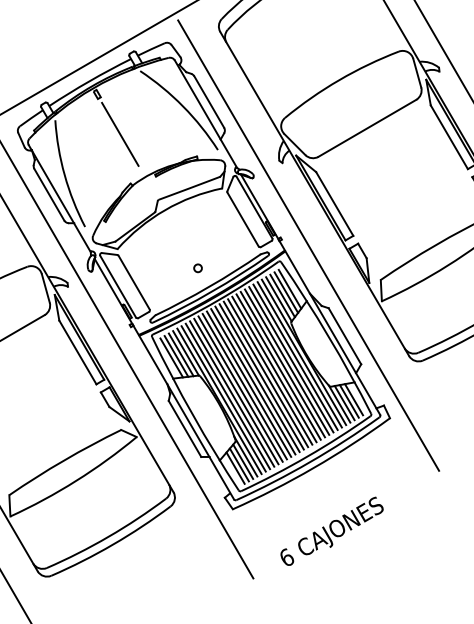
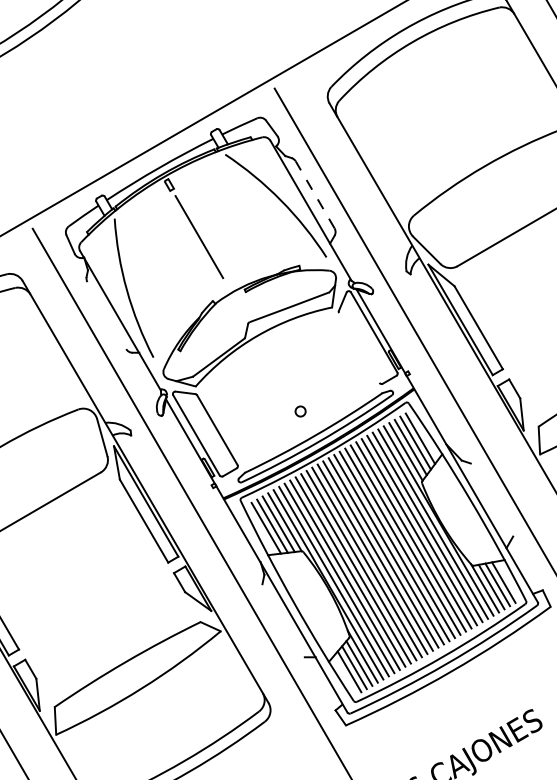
line: (209, 102) -> (315, 195), solid -> dashed
line: (49, 194) -> (107, 315), removed
line: (242, 219) -> (358, 347), removed
line: (344, 336) -> (491, 500), removed
line: (184, 428) -> (282, 620), removed

